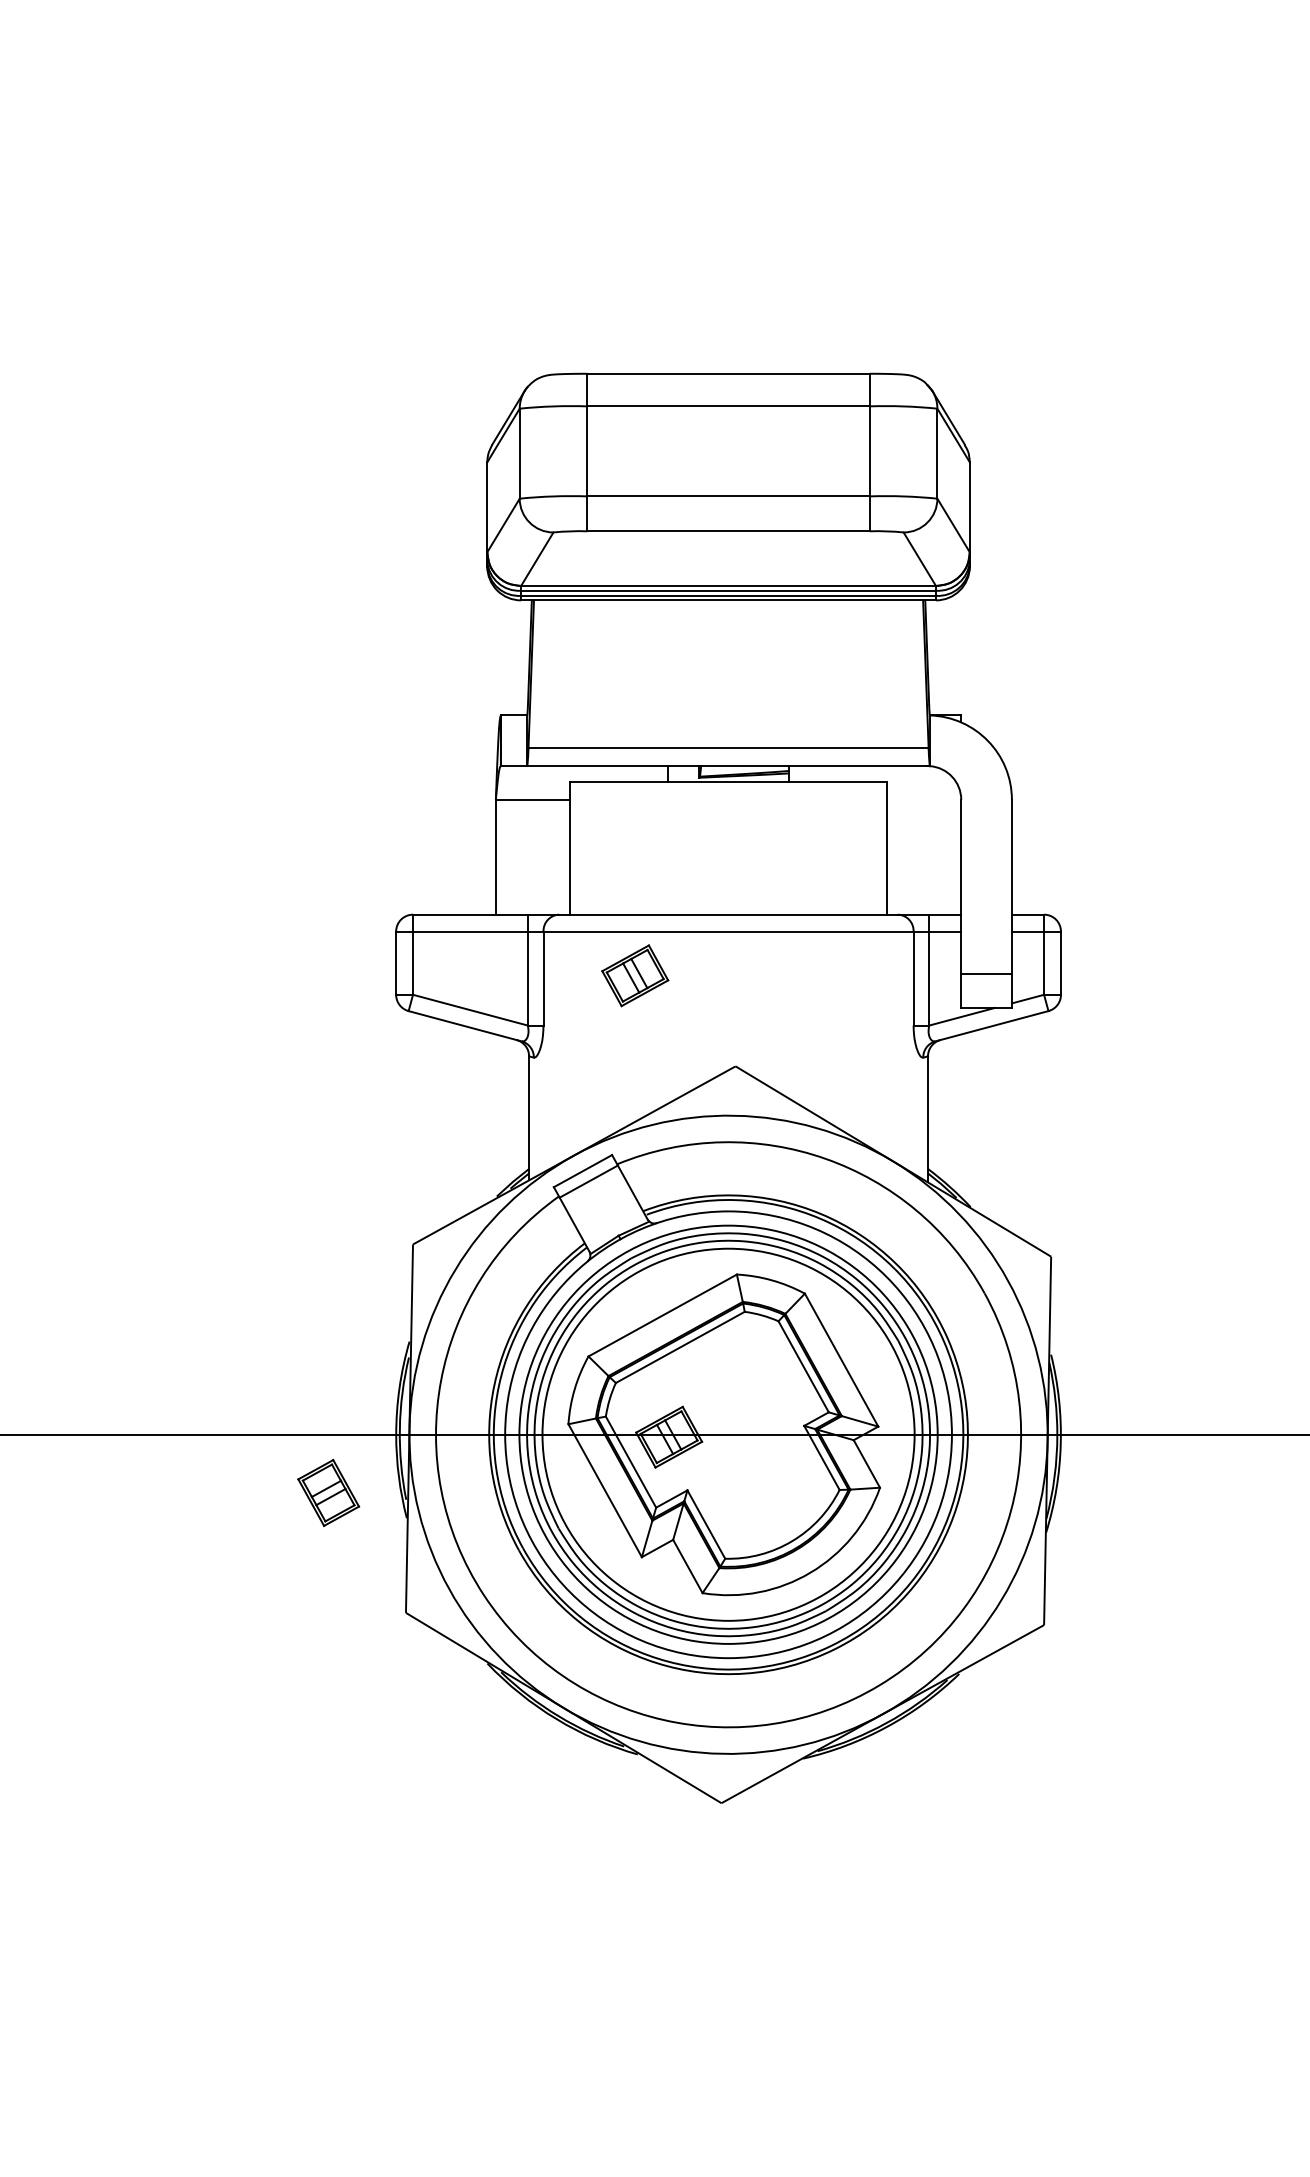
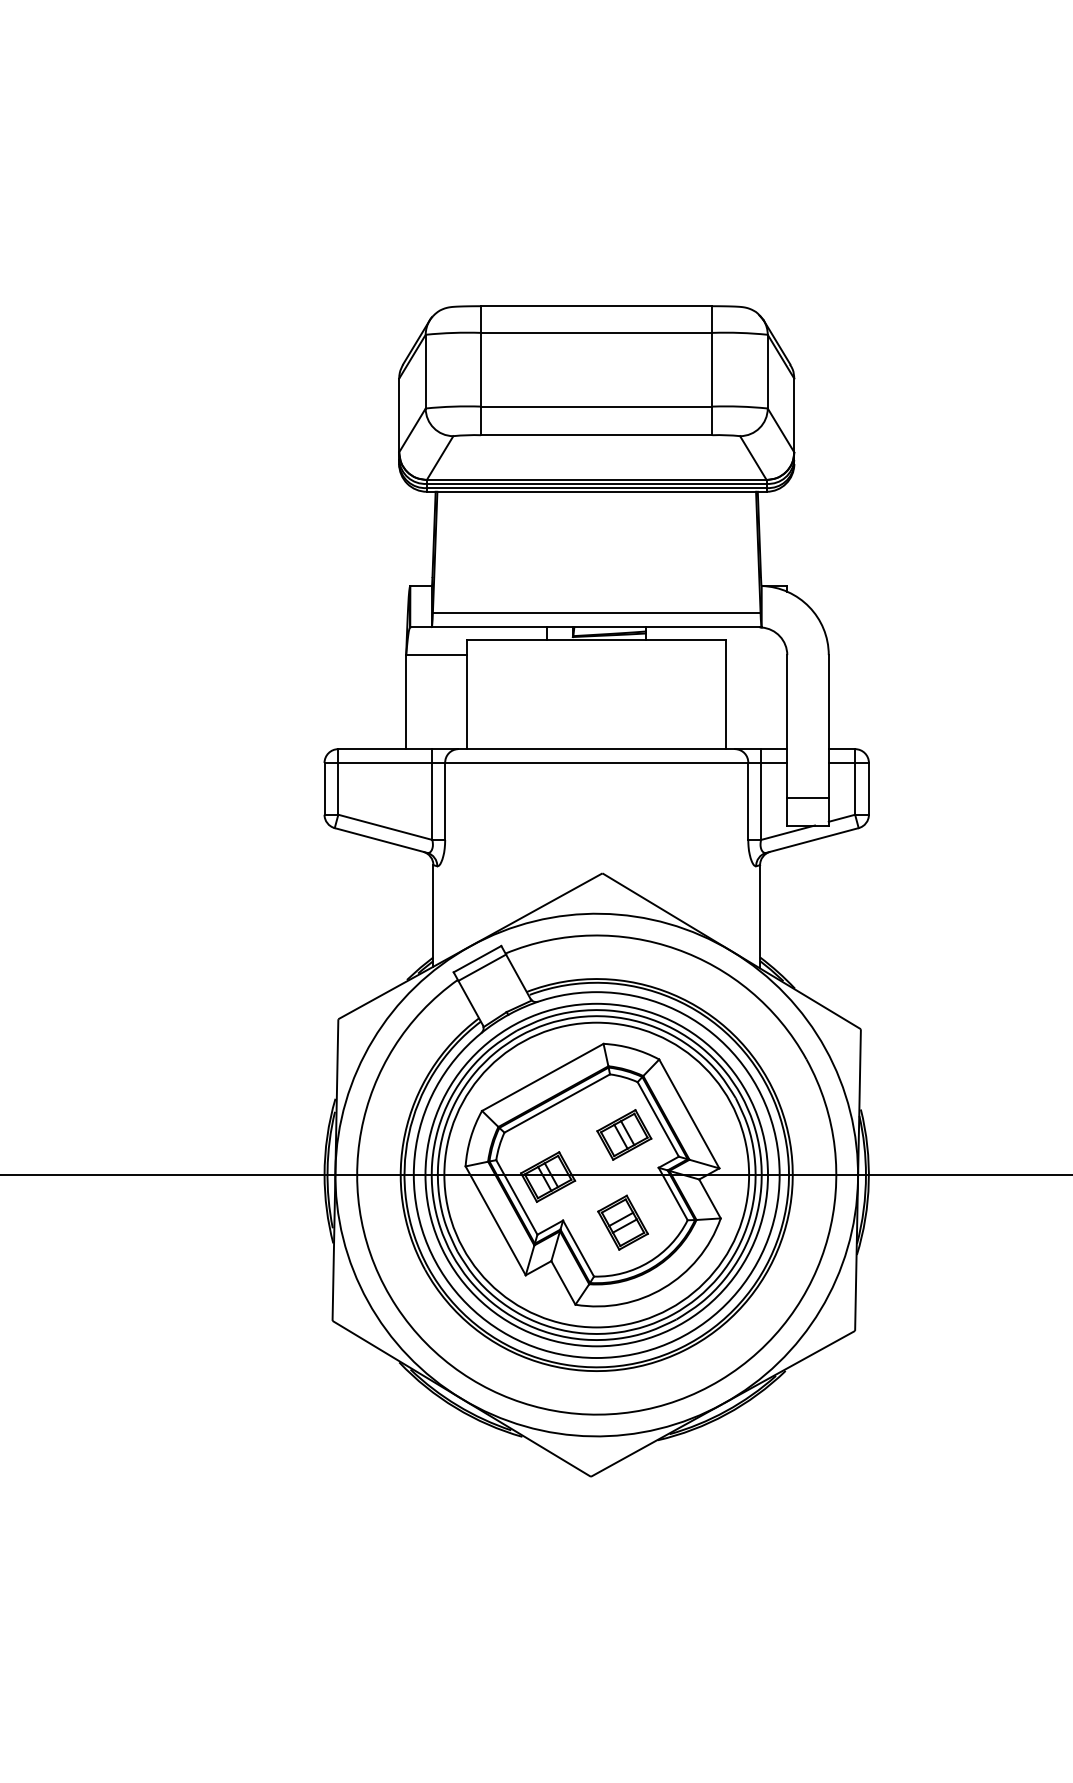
part: (635, 975) -> (624, 1134), moved
part: (328, 1492) -> (622, 1222), moved

